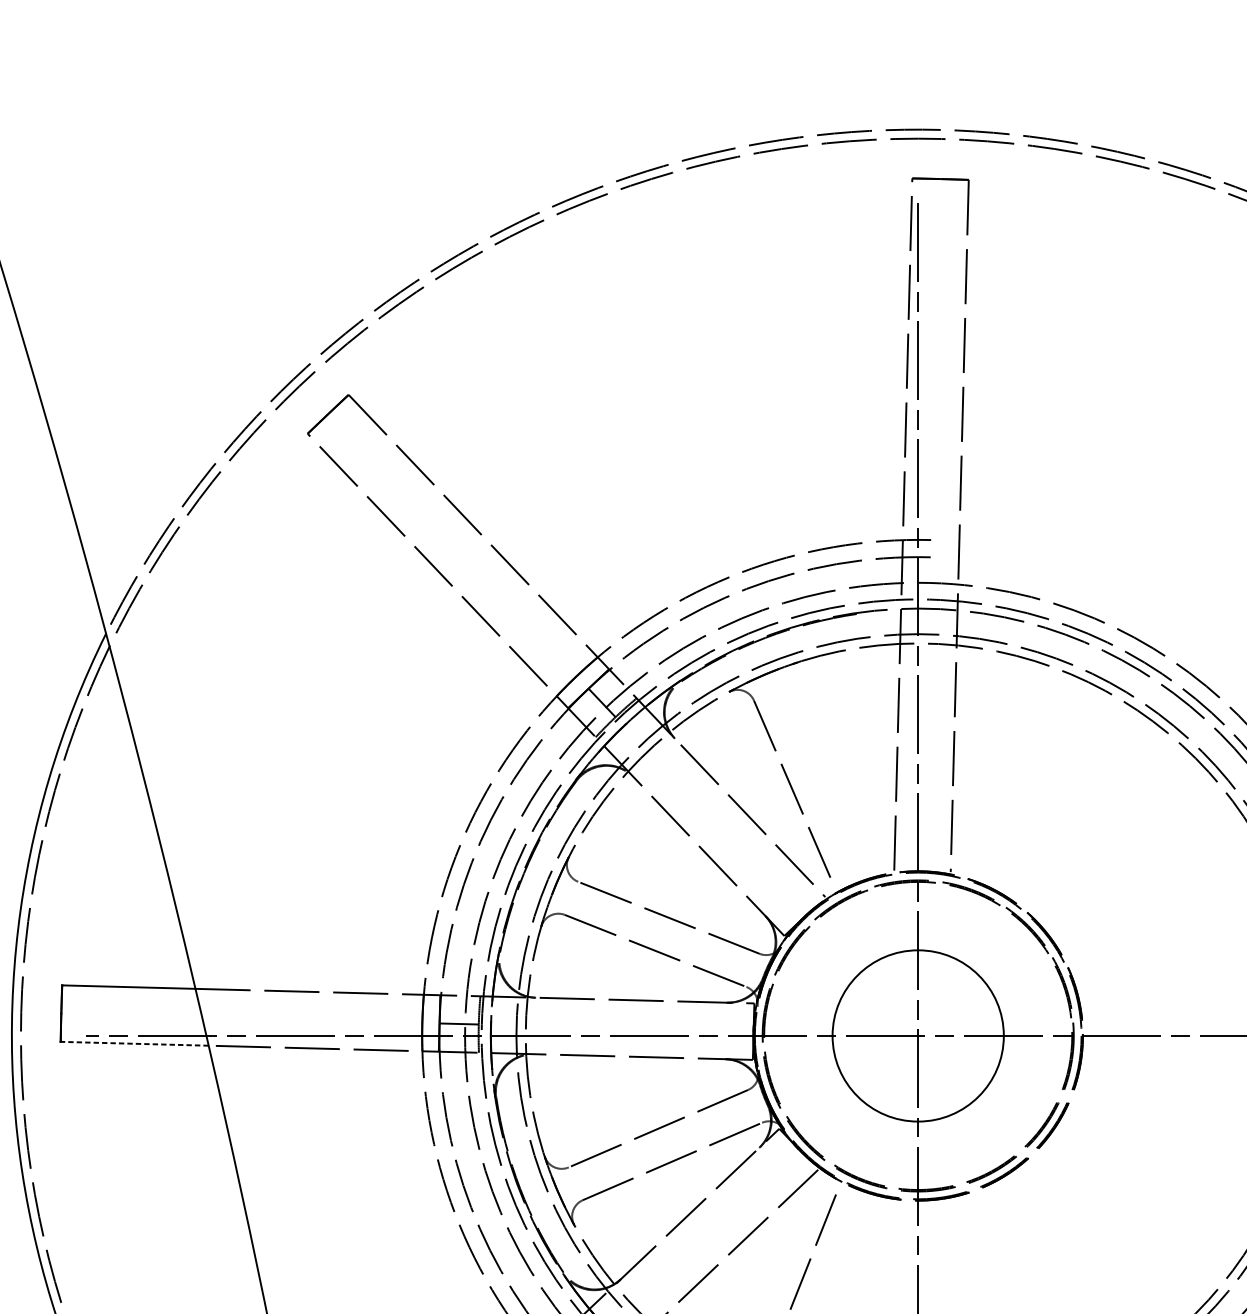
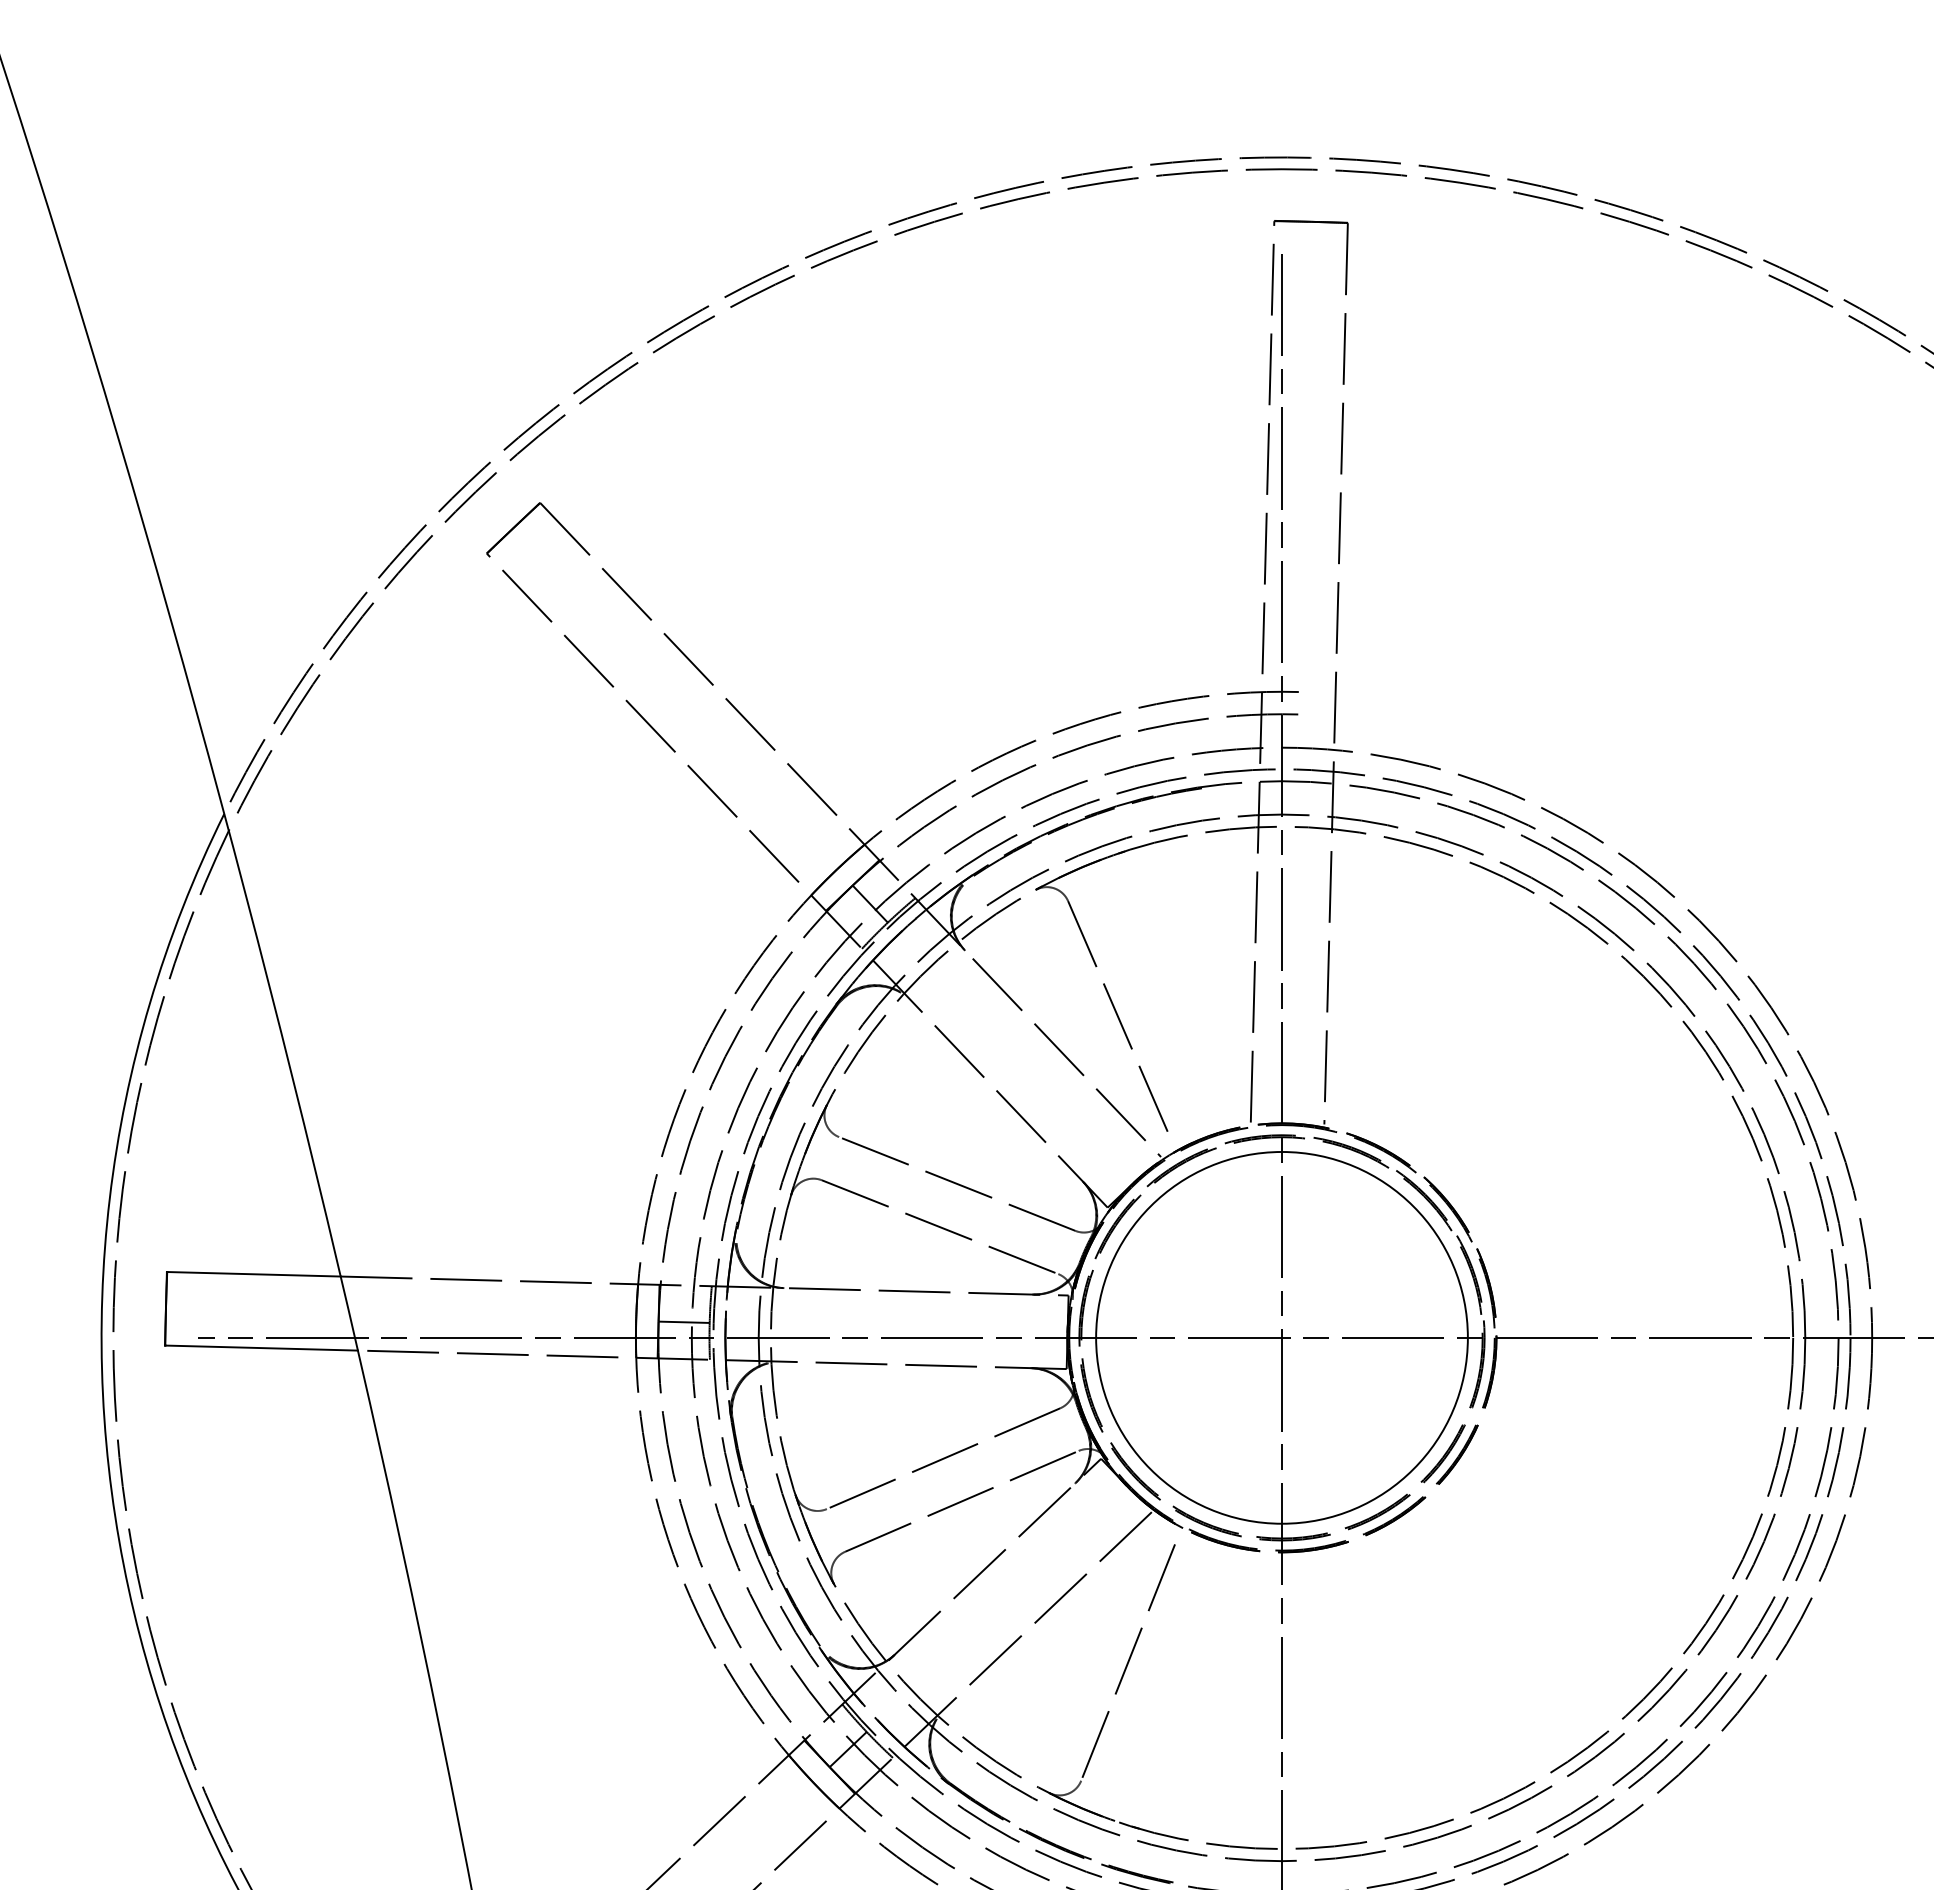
circle: (917, 1035) -> (1281, 1337), size x1.67
line: (134, 1044) -> (261, 1348), dashed -> solid

